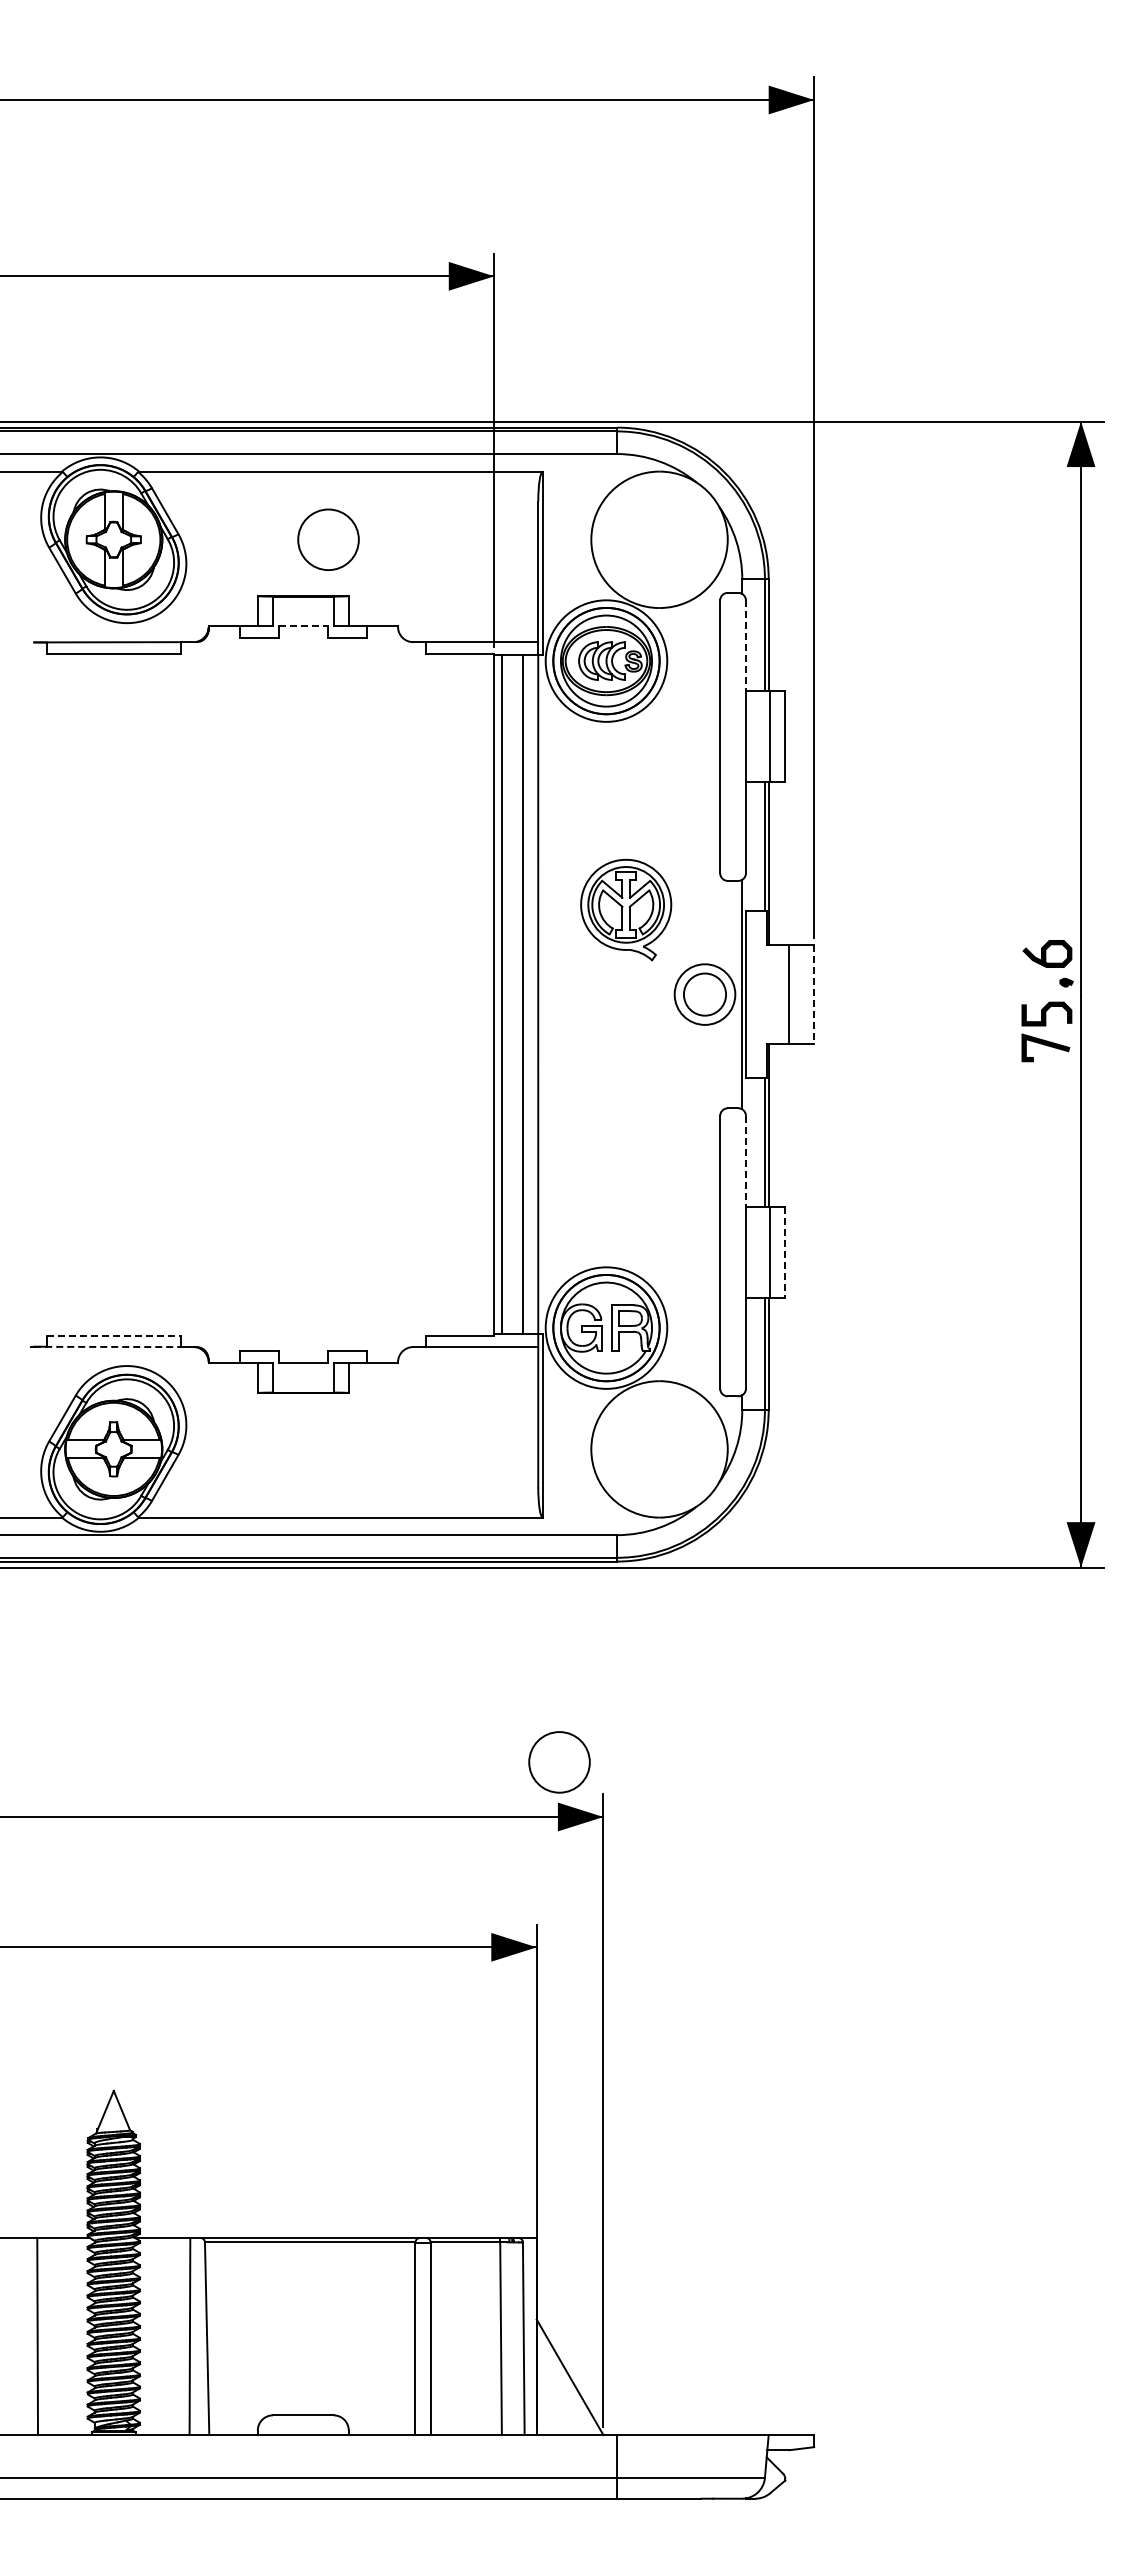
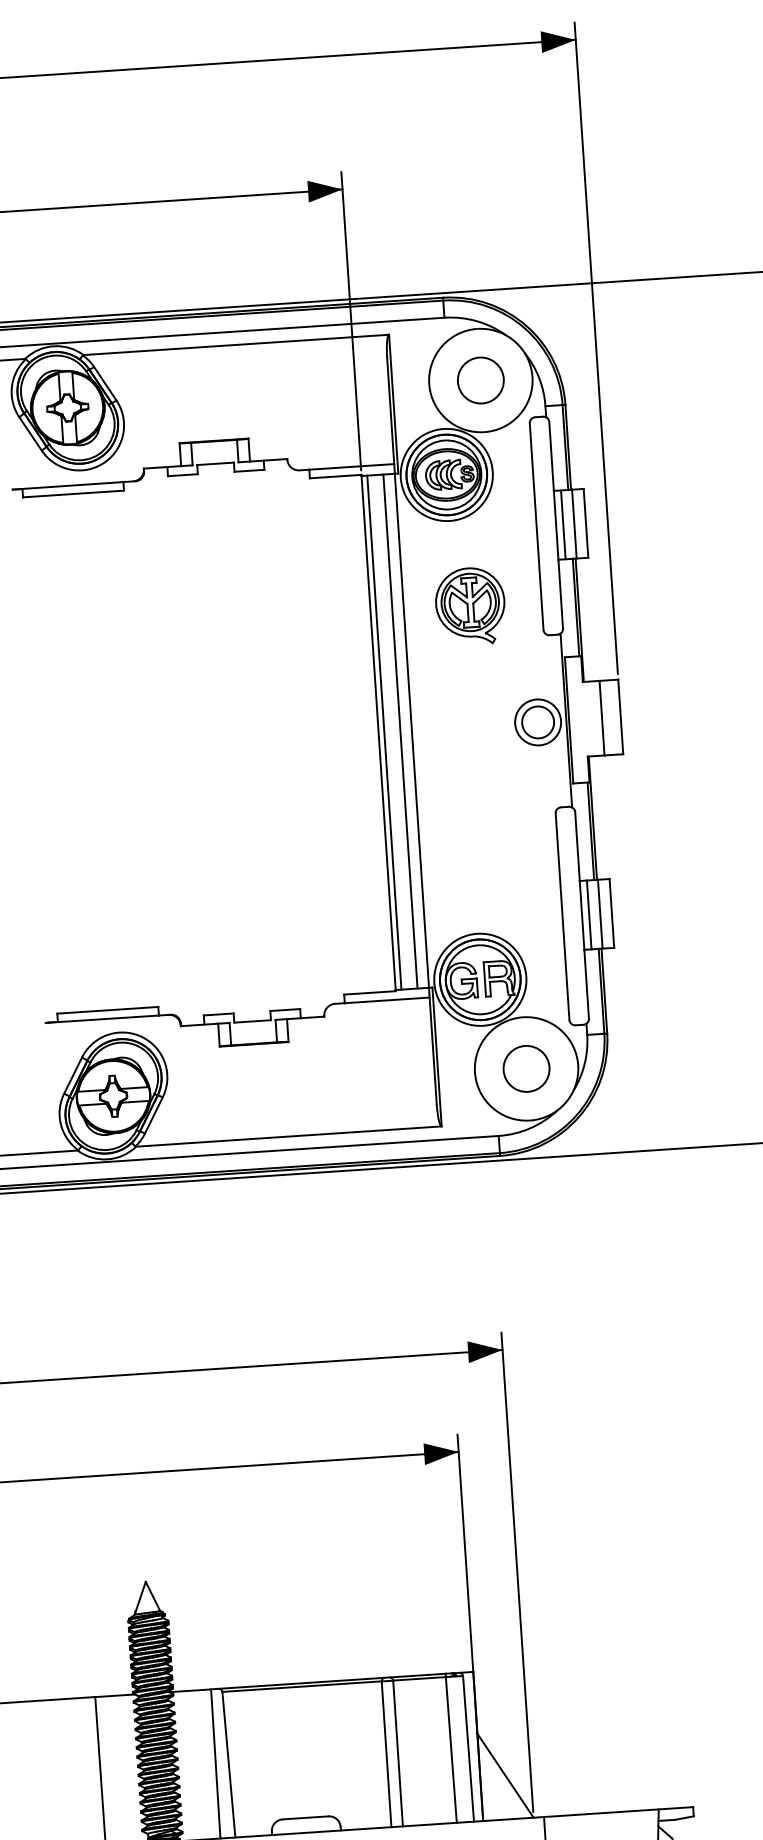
circle: (328, 539) -> (480, 380), moved
line: (303, 626) -> (215, 464), dashed -> solid
line: (745, 646) -> (551, 456), dashed -> solid
line: (755, 736) -> (563, 524), added
part: (626, 909) -> (470, 605), moved
line: (814, 995) -> (621, 717), dashed -> solid
line: (745, 1161) -> (577, 846), dashed -> solid
line: (755, 1251) -> (589, 914), added
line: (785, 1252) -> (612, 913), dashed -> solid
line: (113, 1335) -> (107, 1010), dashed -> solid
line: (107, 1346) -> (103, 1018), dashed -> solid
circle: (559, 1762) -> (526, 1069), moved

